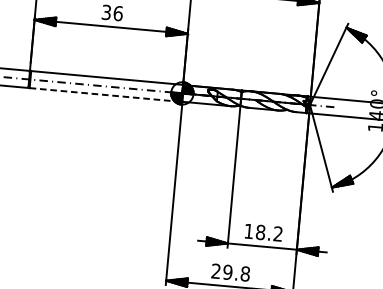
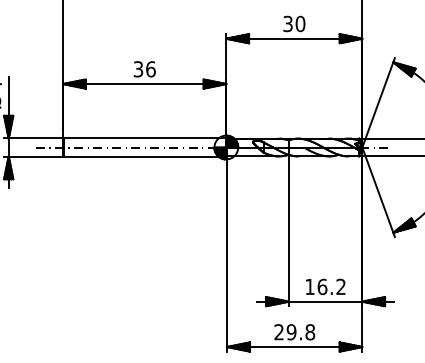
line: (105, 94) -> (145, 156), dashed -> solid
text: (260, 232) -> (322, 286), 18.2 -> 16.2

